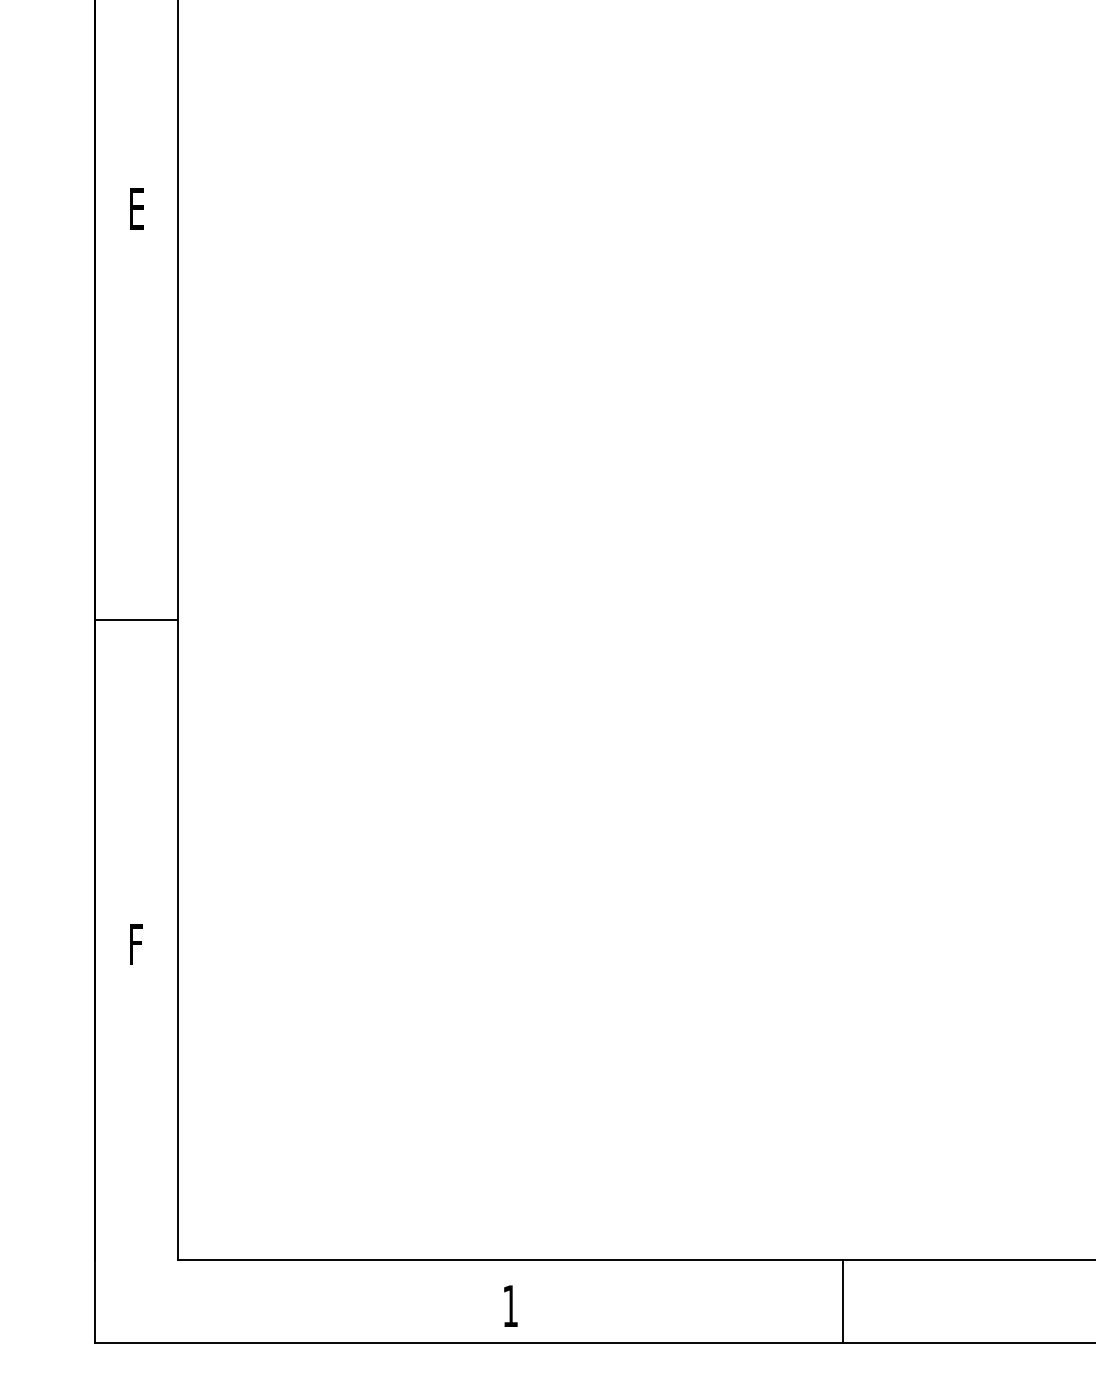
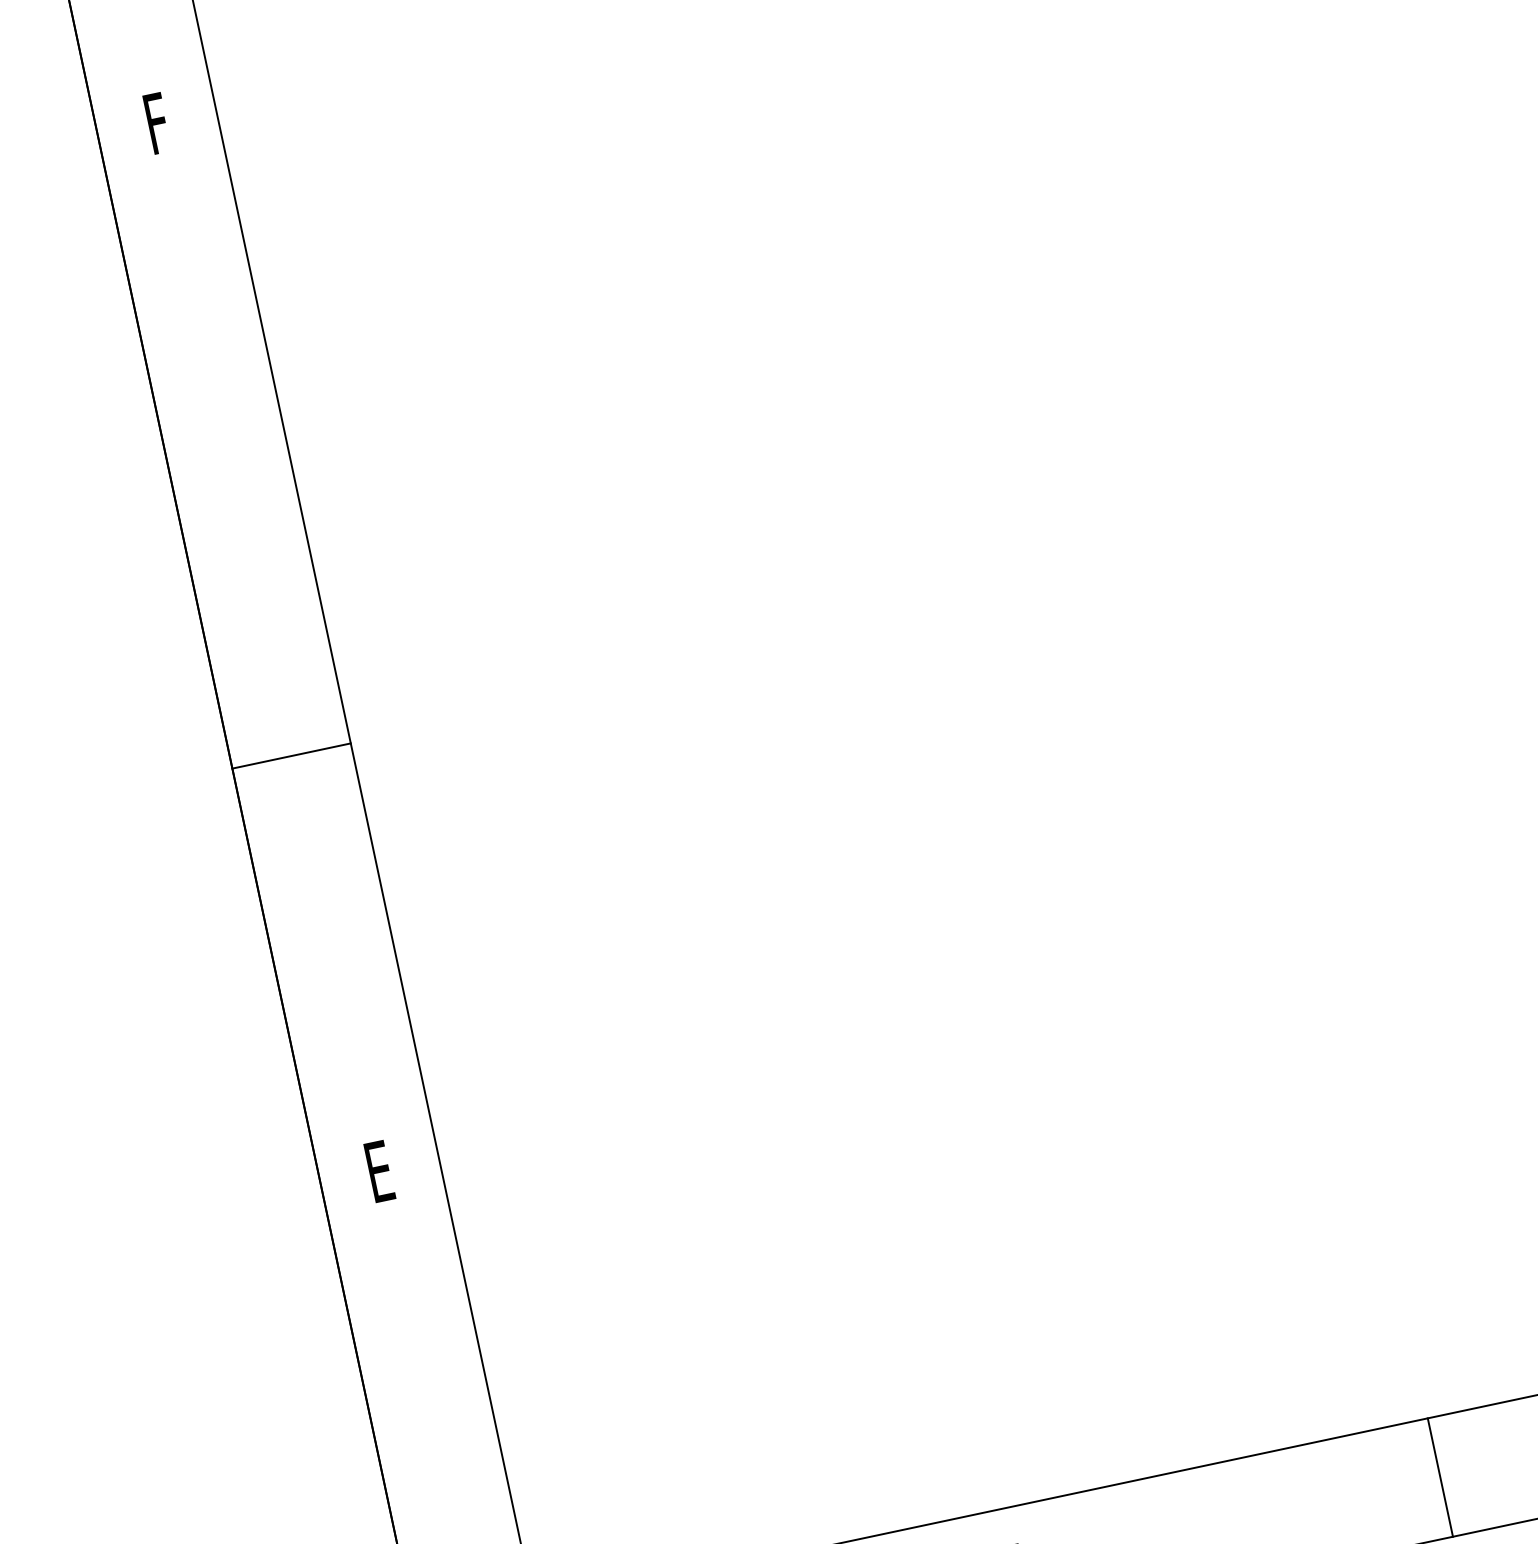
text: (136, 208) -> (156, 123), E -> F
line: (136, 619) -> (291, 755), moved
text: (138, 944) -> (382, 1170), F -> E
line: (843, 1301) -> (1440, 1477), moved

